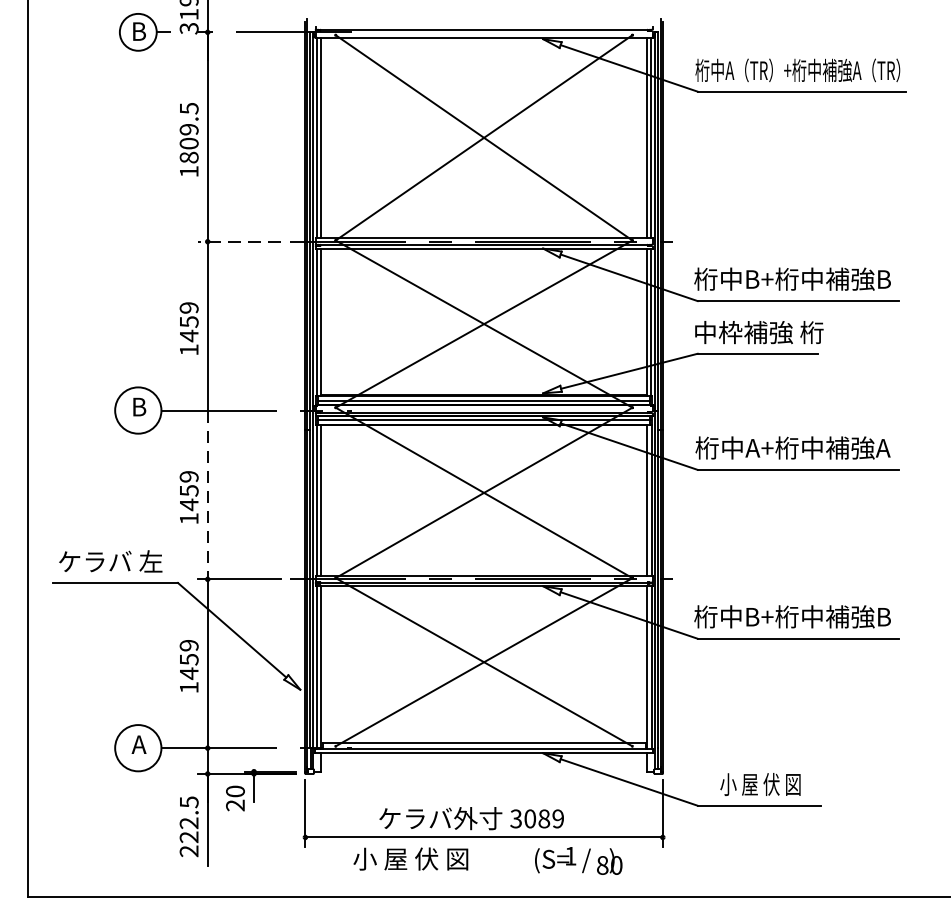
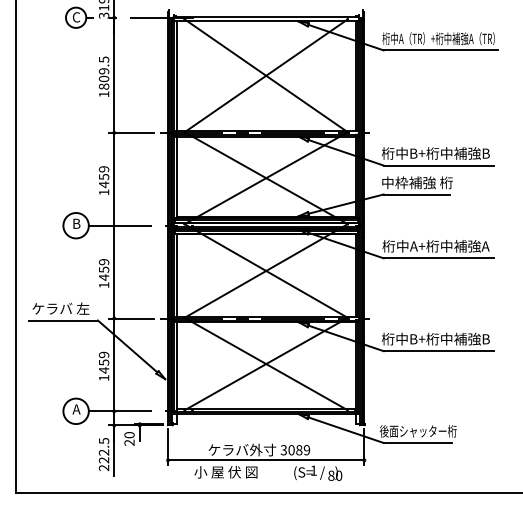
text: (138, 31) -> (76, 17), B -> C
line: (239, 240) -> (131, 132), dashed -> solid
line: (208, 495) -> (114, 272), dashed -> solid
text: (759, 784) -> (417, 431), 小 屋 伏 図 -> 後面シャッター桁

